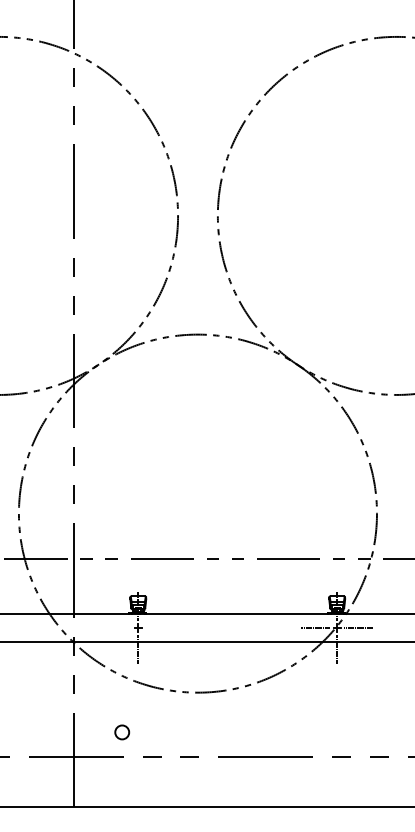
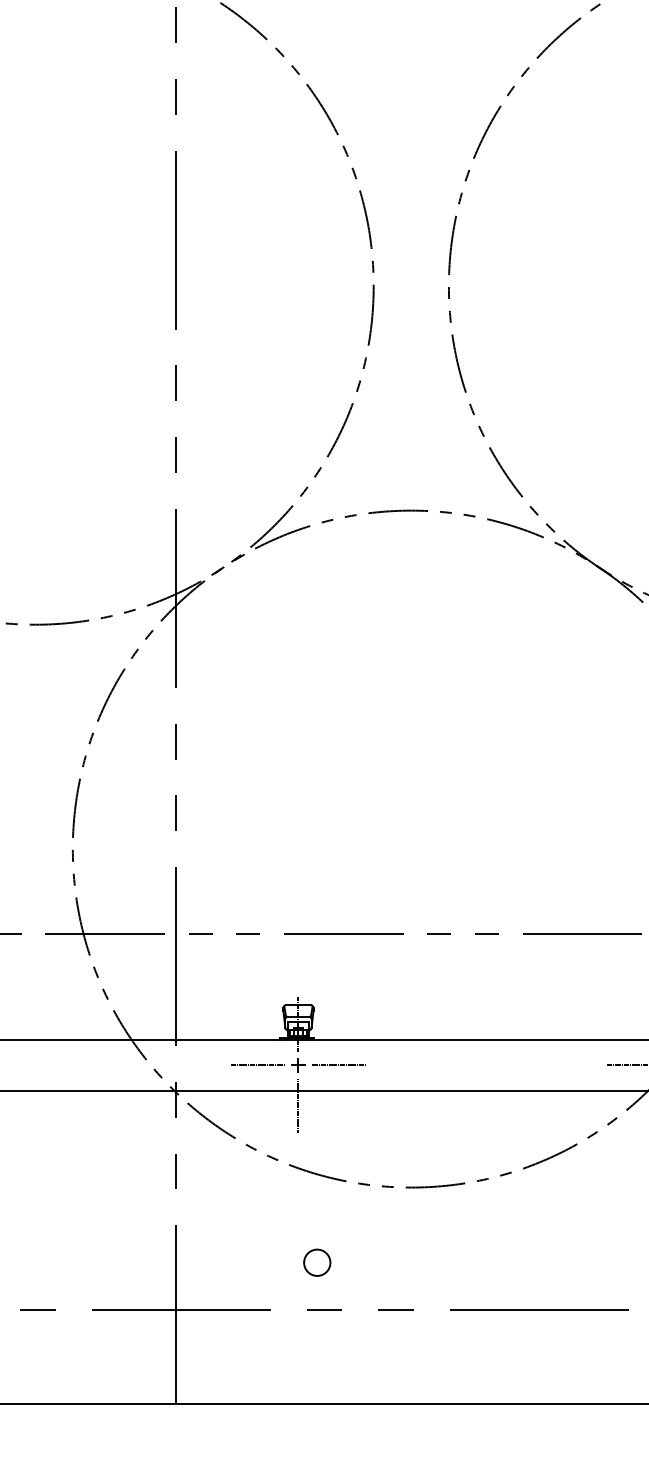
line: (116, 628) -> (257, 1066), added
line: (159, 628) -> (338, 1066), added
circle: (122, 732) -> (317, 1262), moved

